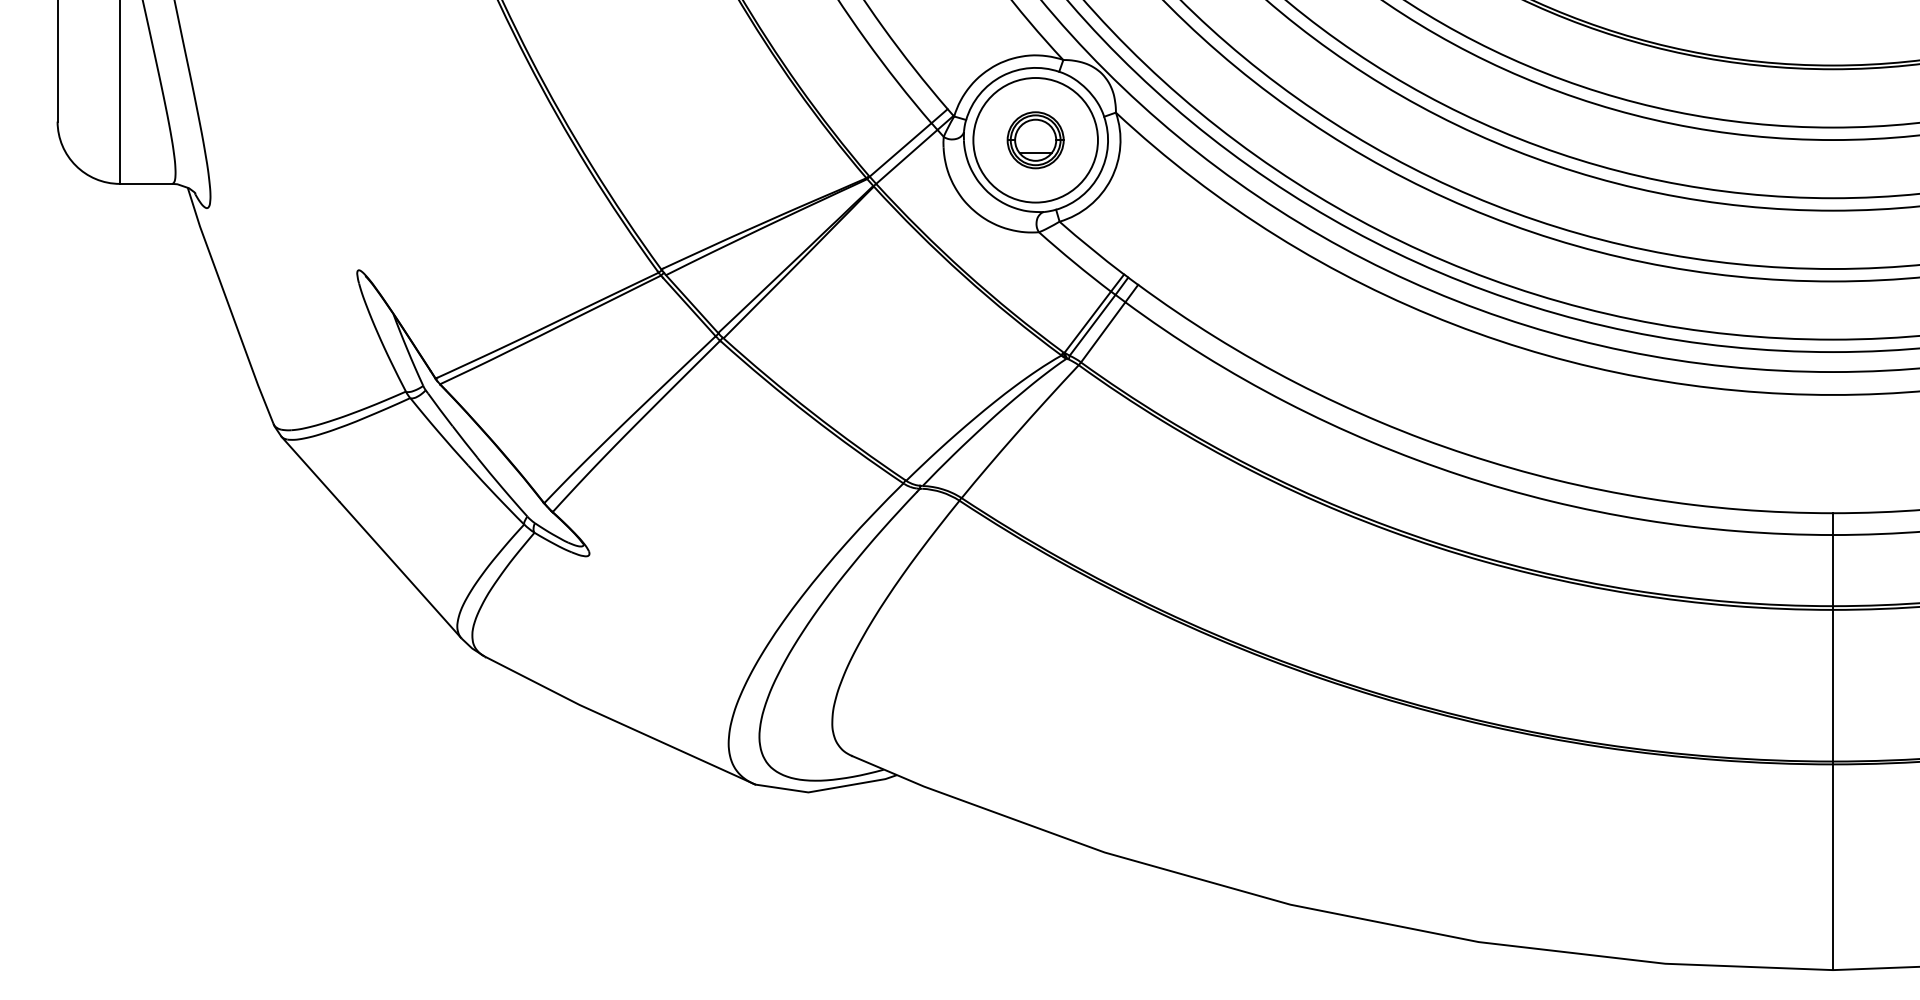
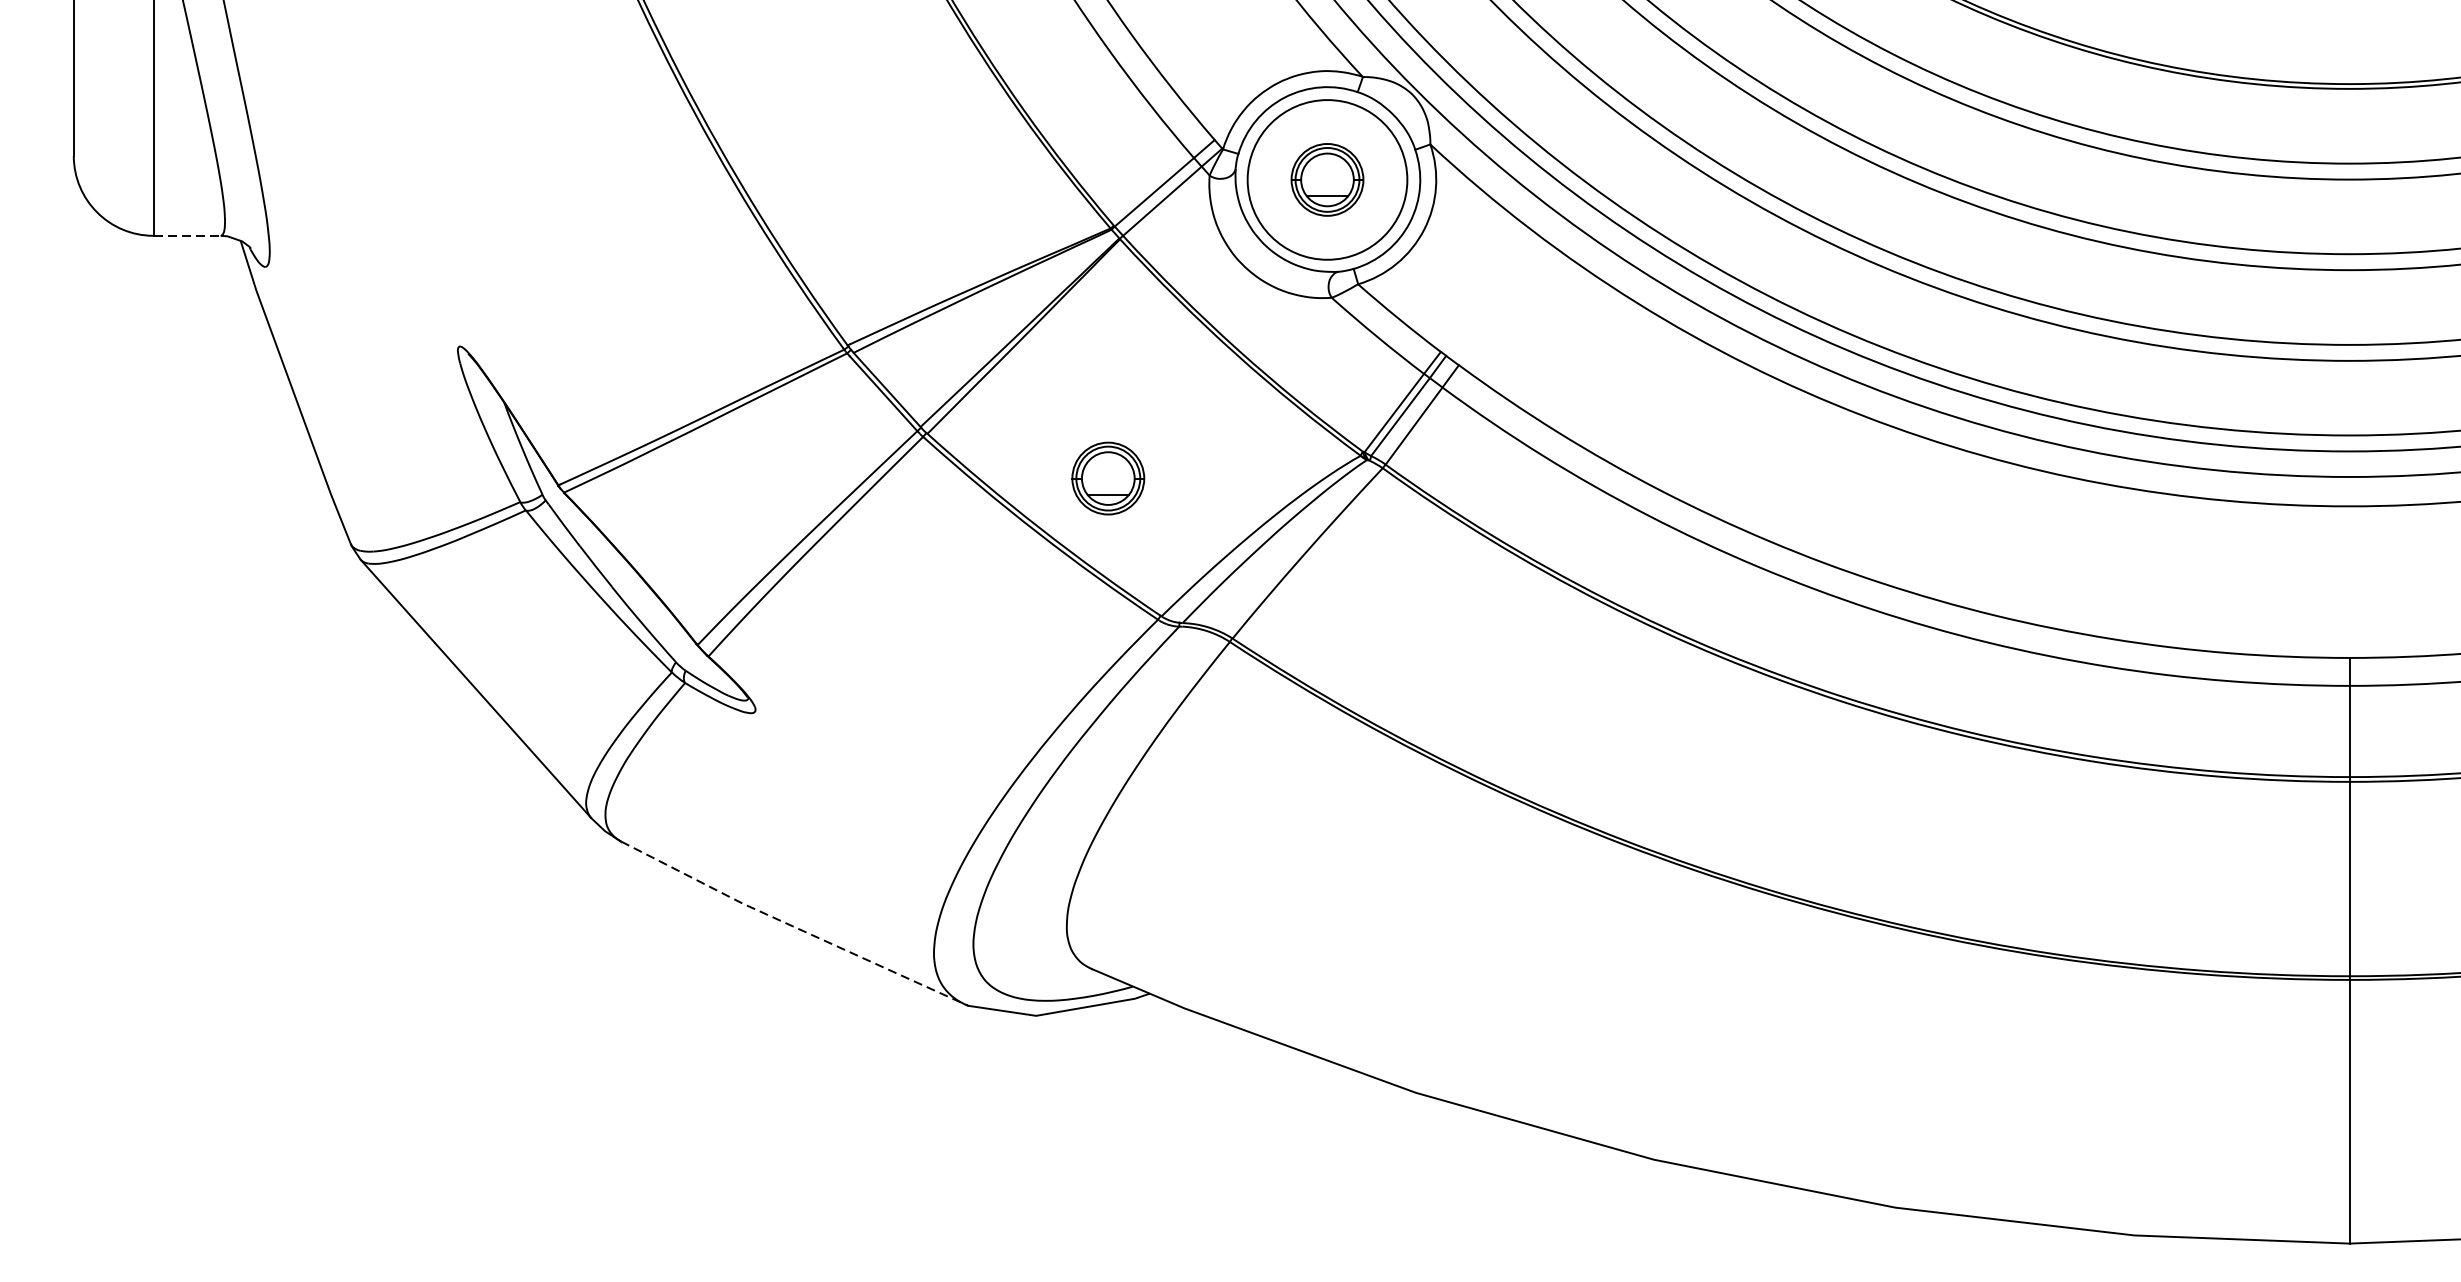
line: (146, 183) -> (187, 235), solid -> dashed
part: (864, 373) -> (1108, 478), added
line: (618, 722) -> (792, 926), solid -> dashed

